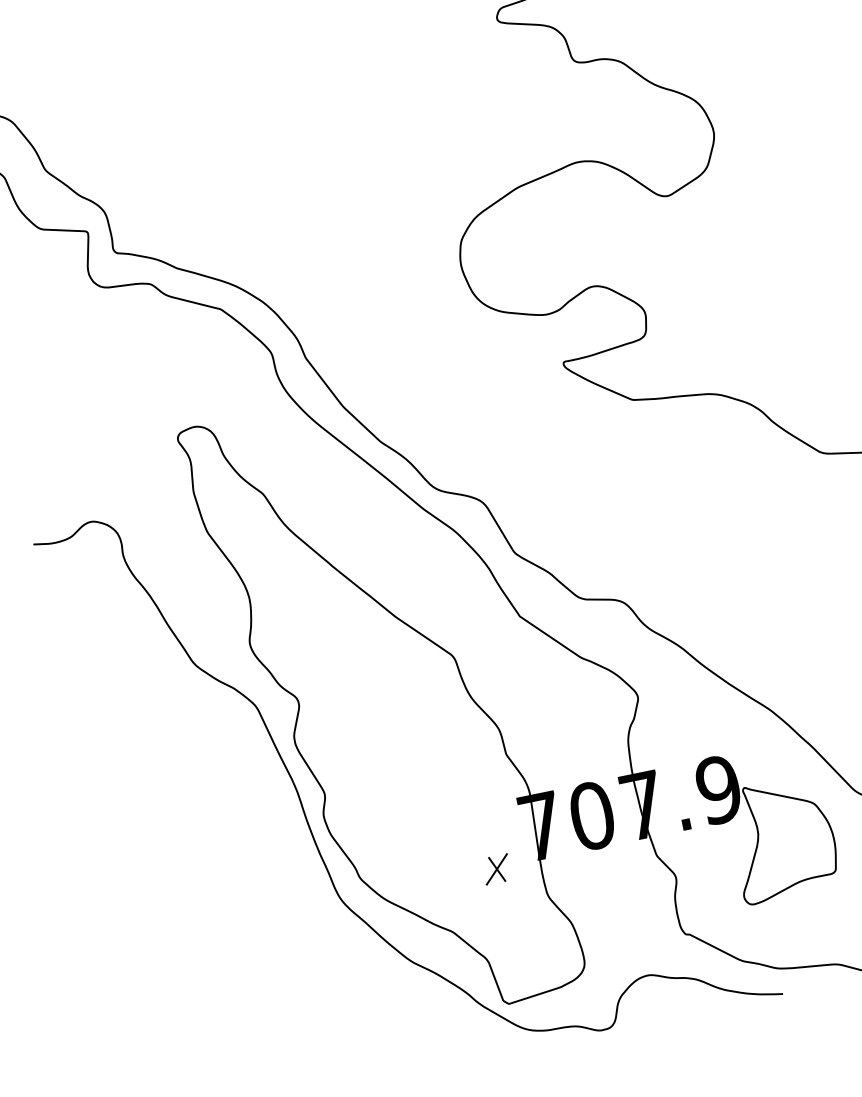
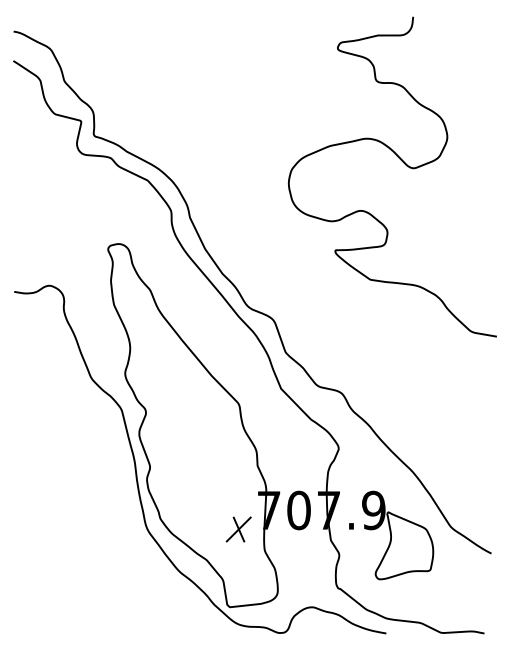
part: (496, 869) -> (238, 529), size x1.6

